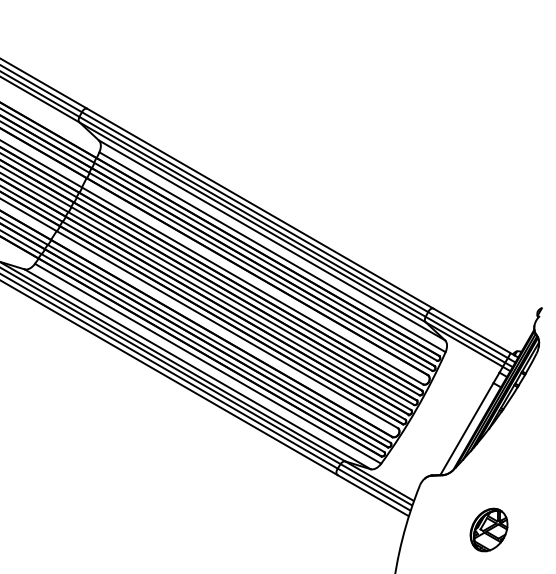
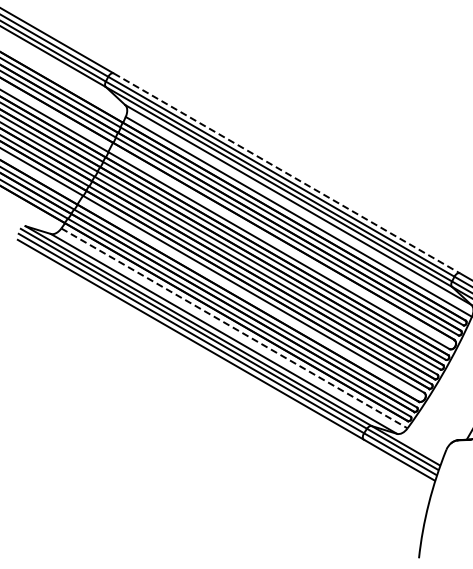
line: (260, 208) -> (286, 173), solid -> dashed
line: (208, 363) -> (234, 328), solid -> dashed

